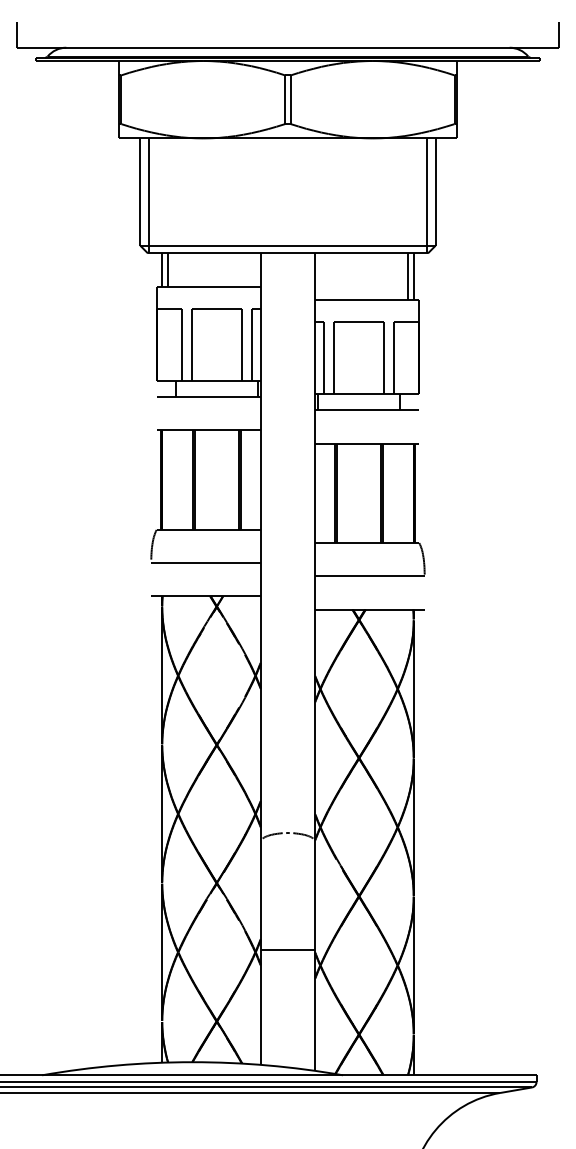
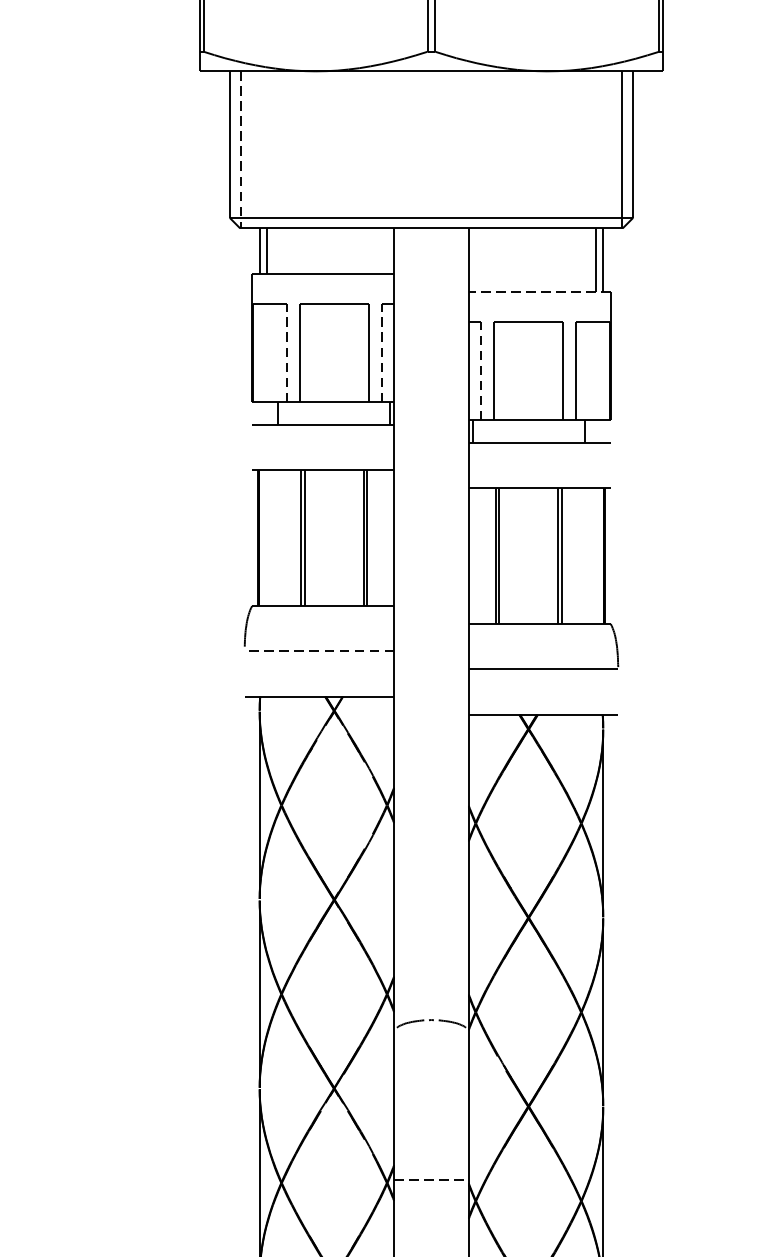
line: (148, 195) -> (240, 149), solid -> dashed
line: (367, 299) -> (540, 291), solid -> dashed
line: (182, 344) -> (287, 352), solid -> dashed
line: (251, 344) -> (381, 352), solid -> dashed
line: (324, 357) -> (481, 370), solid -> dashed
line: (205, 563) -> (318, 651), solid -> dashed
line: (288, 950) -> (432, 1180), solid -> dashed

